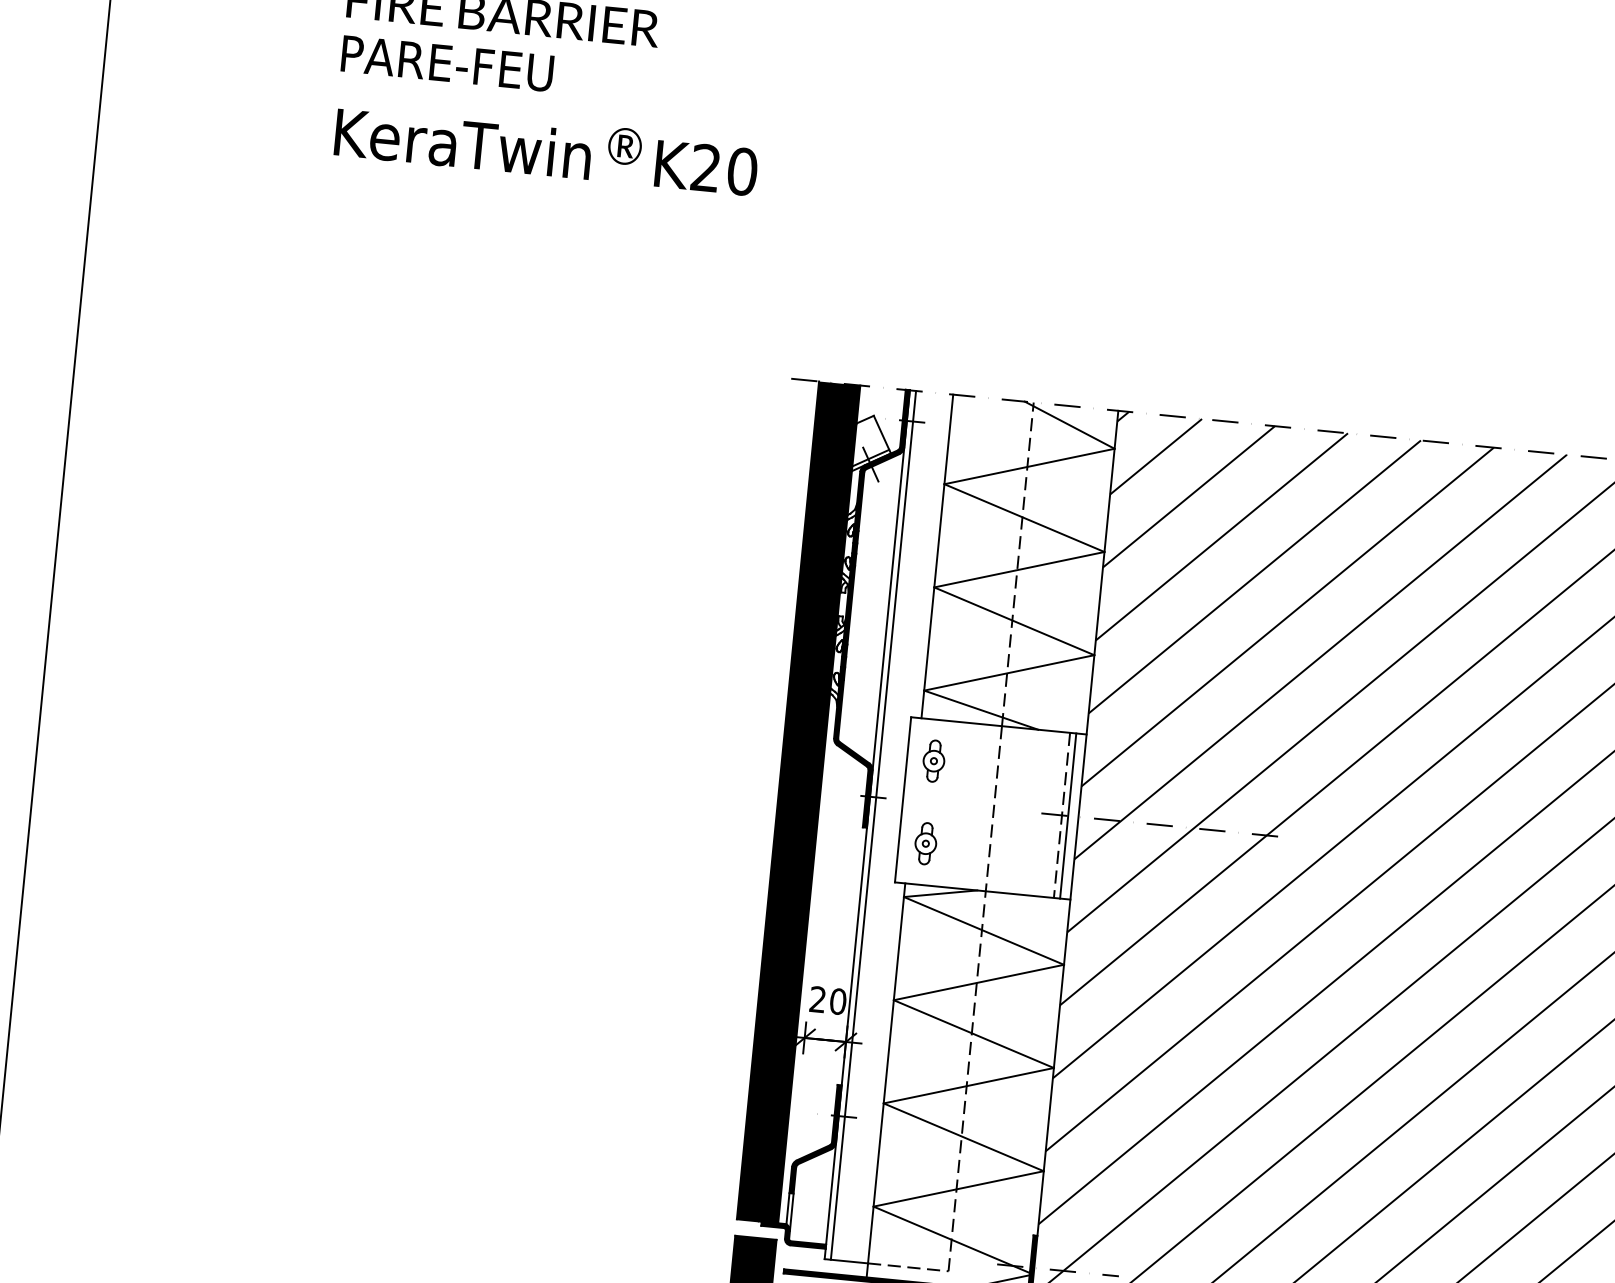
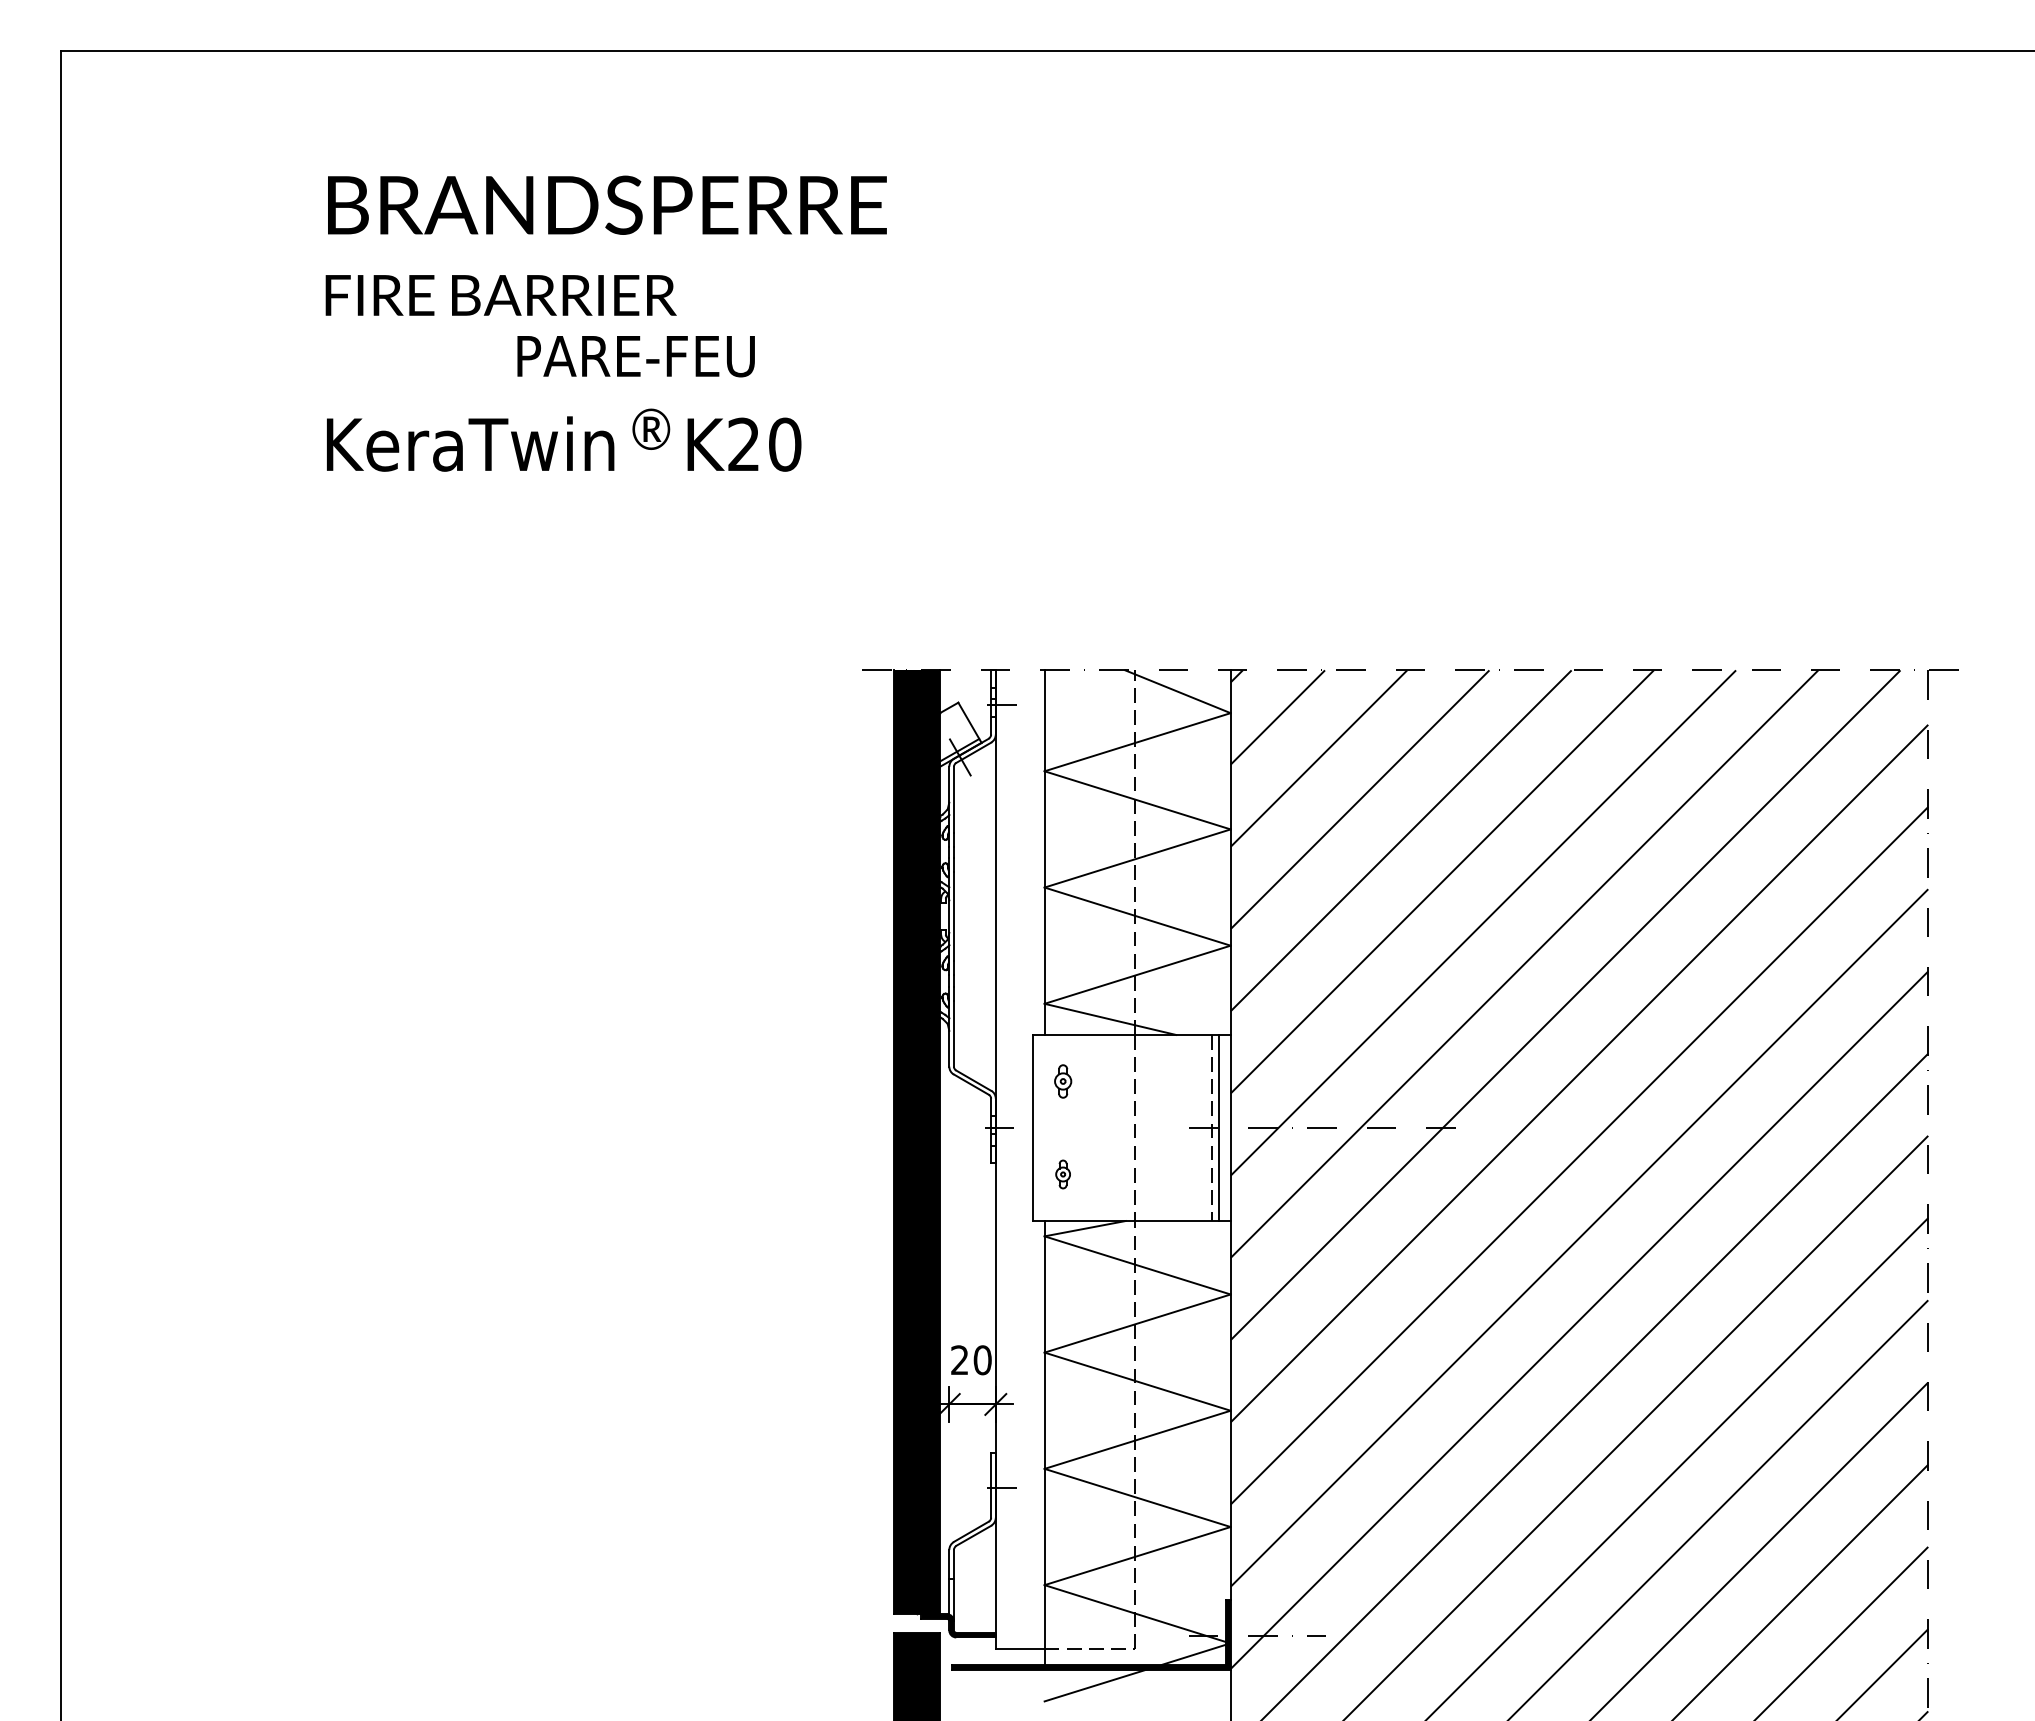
text: (446, 63) -> (635, 356), moved
fill: (867, 606) -> (972, 916), removed
part: (933, 761) -> (1062, 1081), size x0.7
line: (873, 825) -> (1002, 1159), removed
part: (925, 843) -> (1062, 1174), size x0.6
fill: (815, 1139) -> (972, 1516), removed

